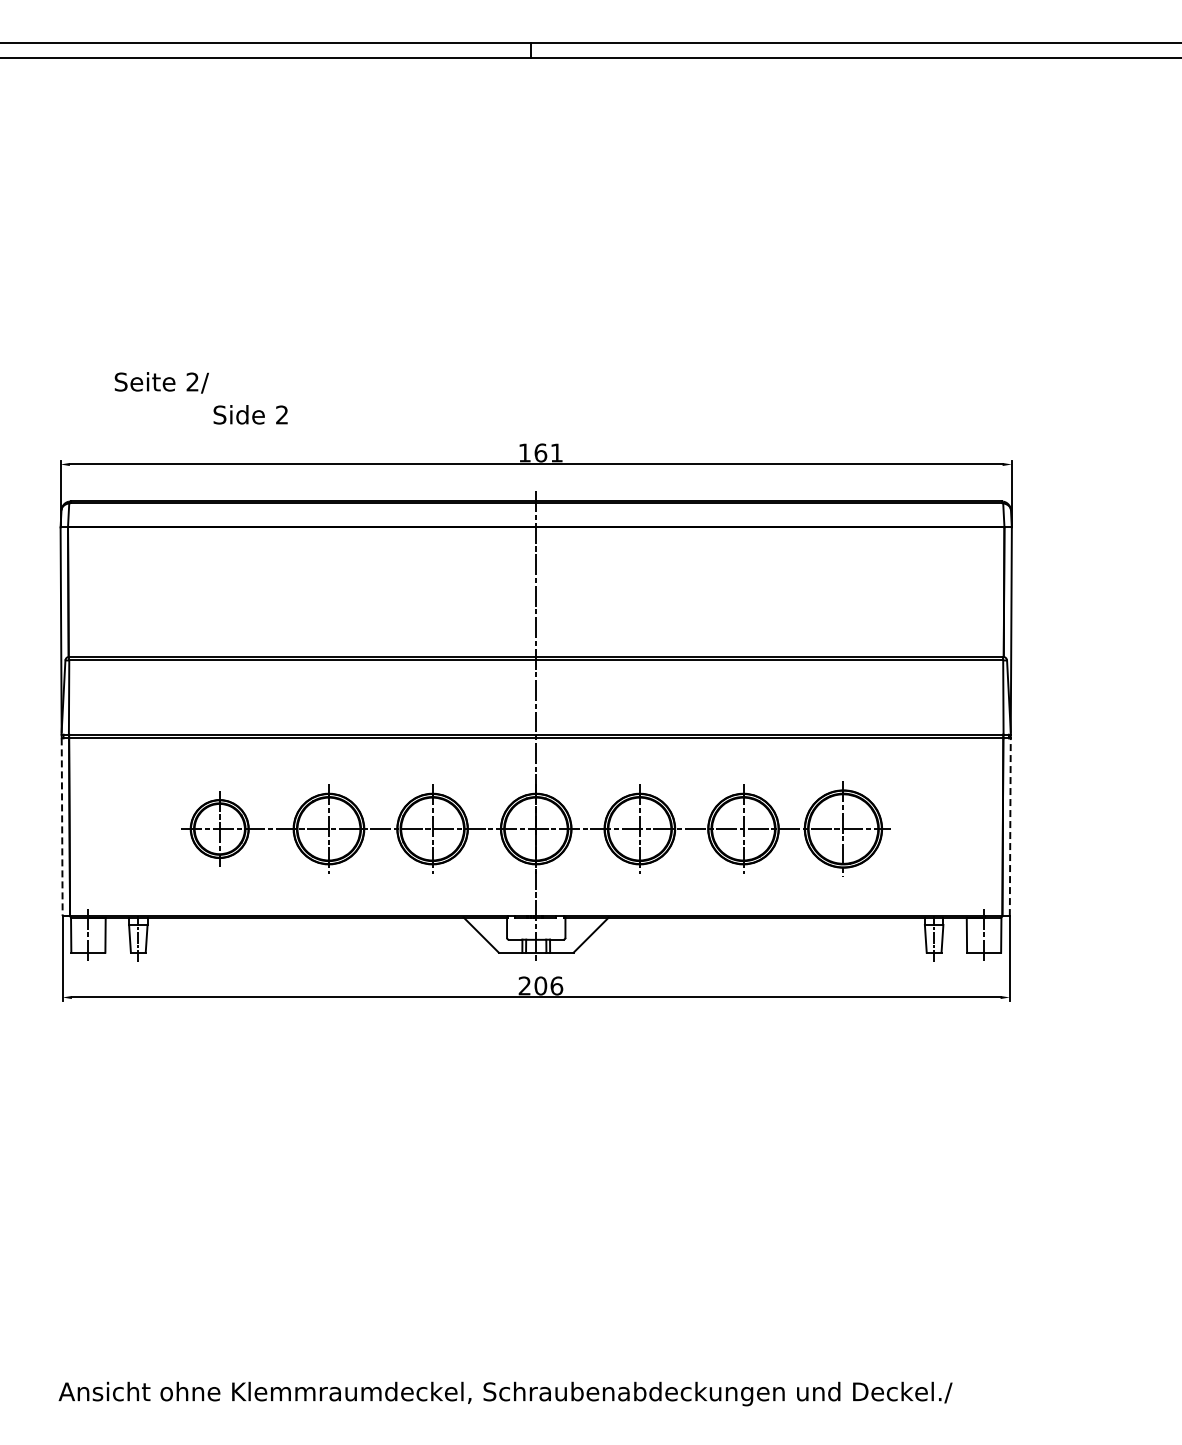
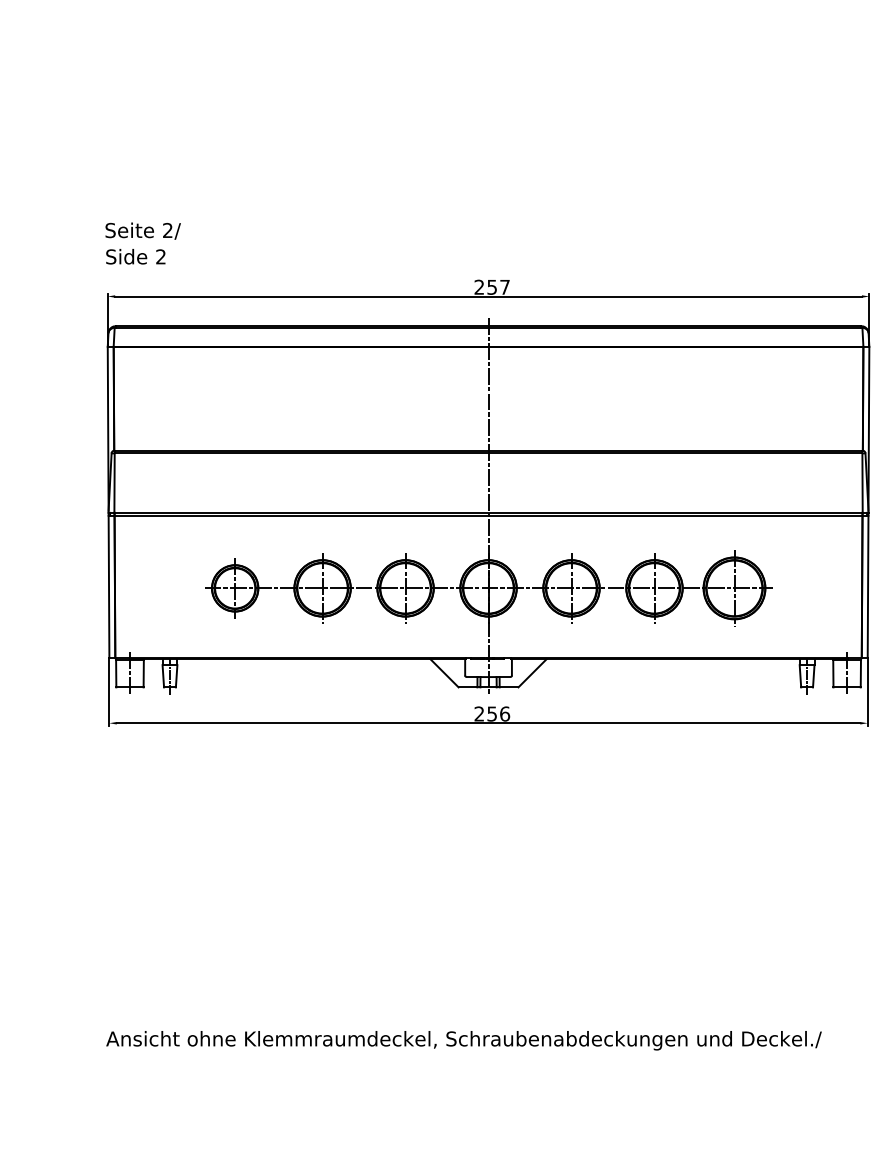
text: (161, 382) -> (142, 230), moved
text: (250, 414) -> (135, 256), moved
text: (540, 452) -> (491, 286), 161 -> 257
line: (62, 827) -> (109, 587), dashed -> solid
line: (1010, 827) -> (868, 587), dashed -> solid
text: (540, 985) -> (491, 713), 206 -> 256

